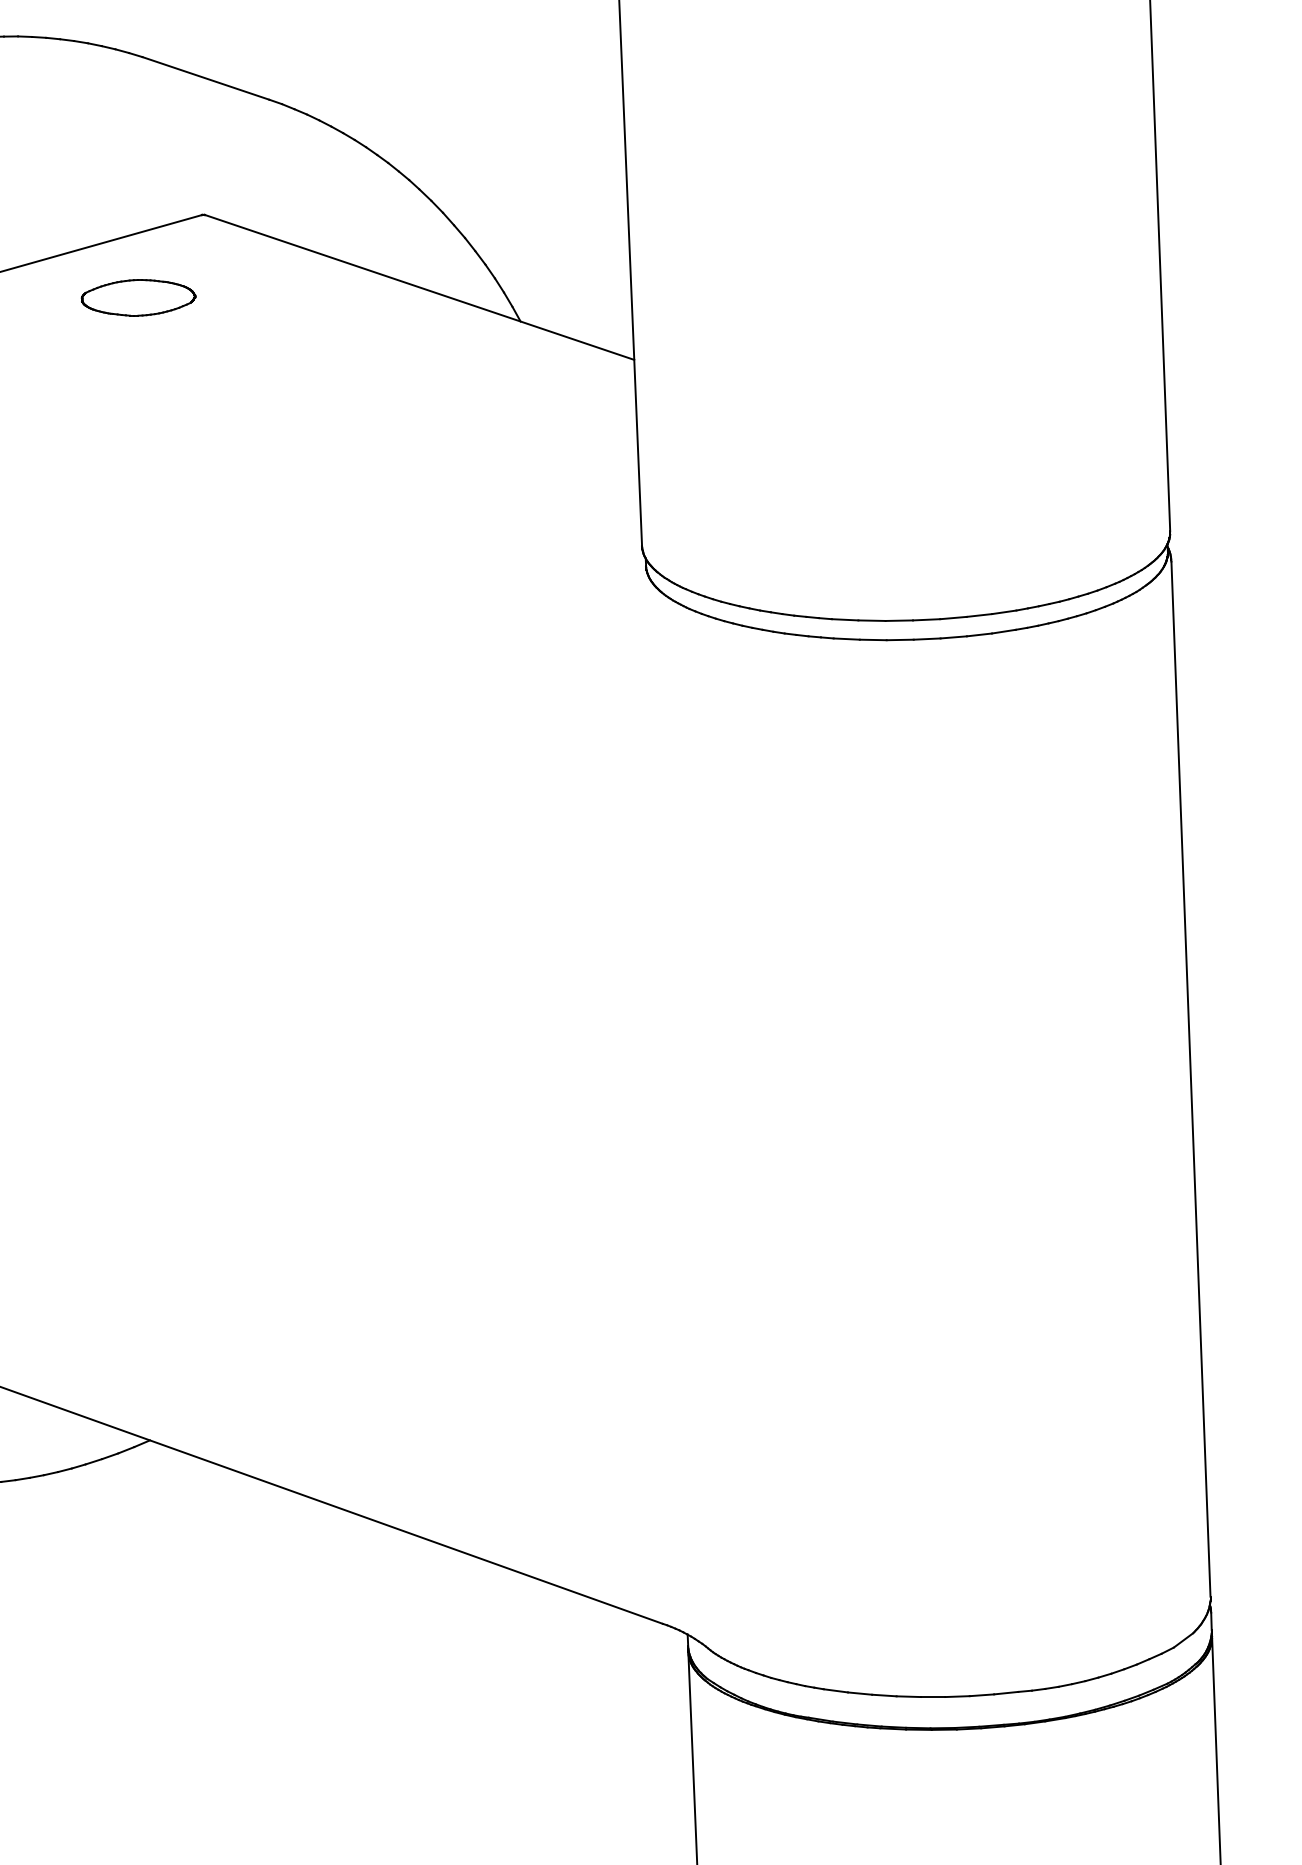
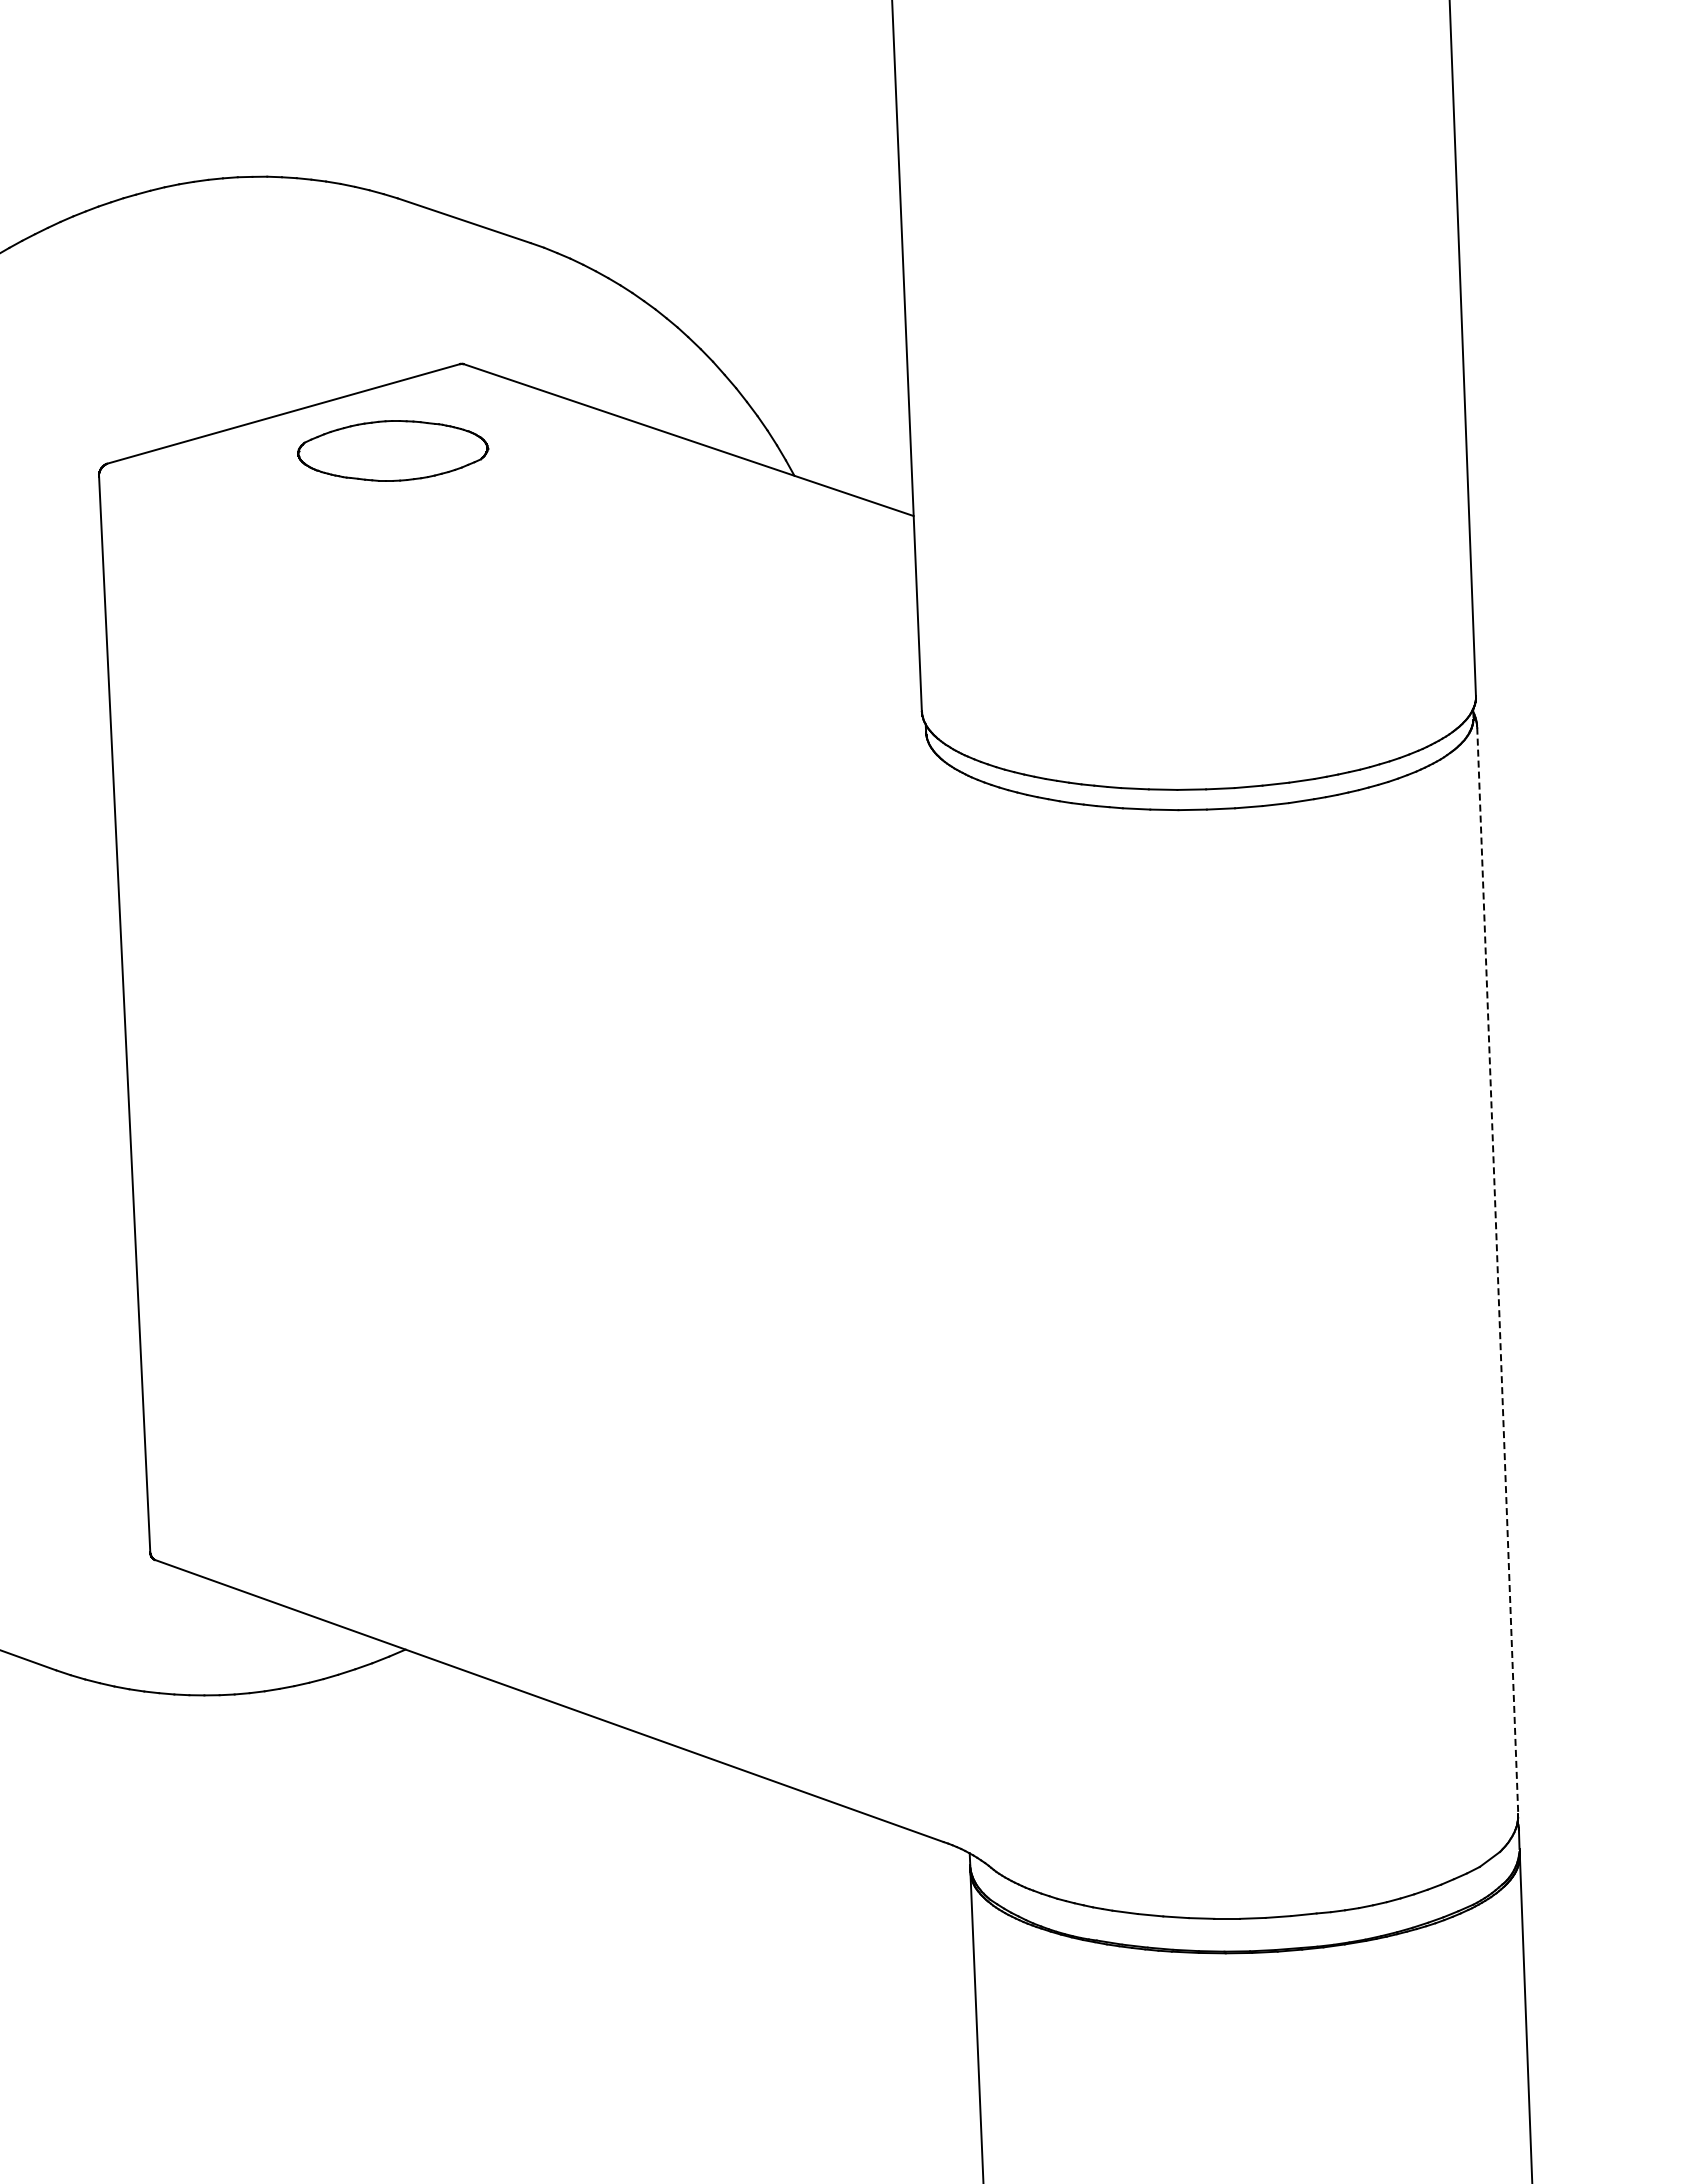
part: (138, 297) -> (393, 450), size x1.6
line: (1190, 1079) -> (1497, 1271), solid -> dashed

